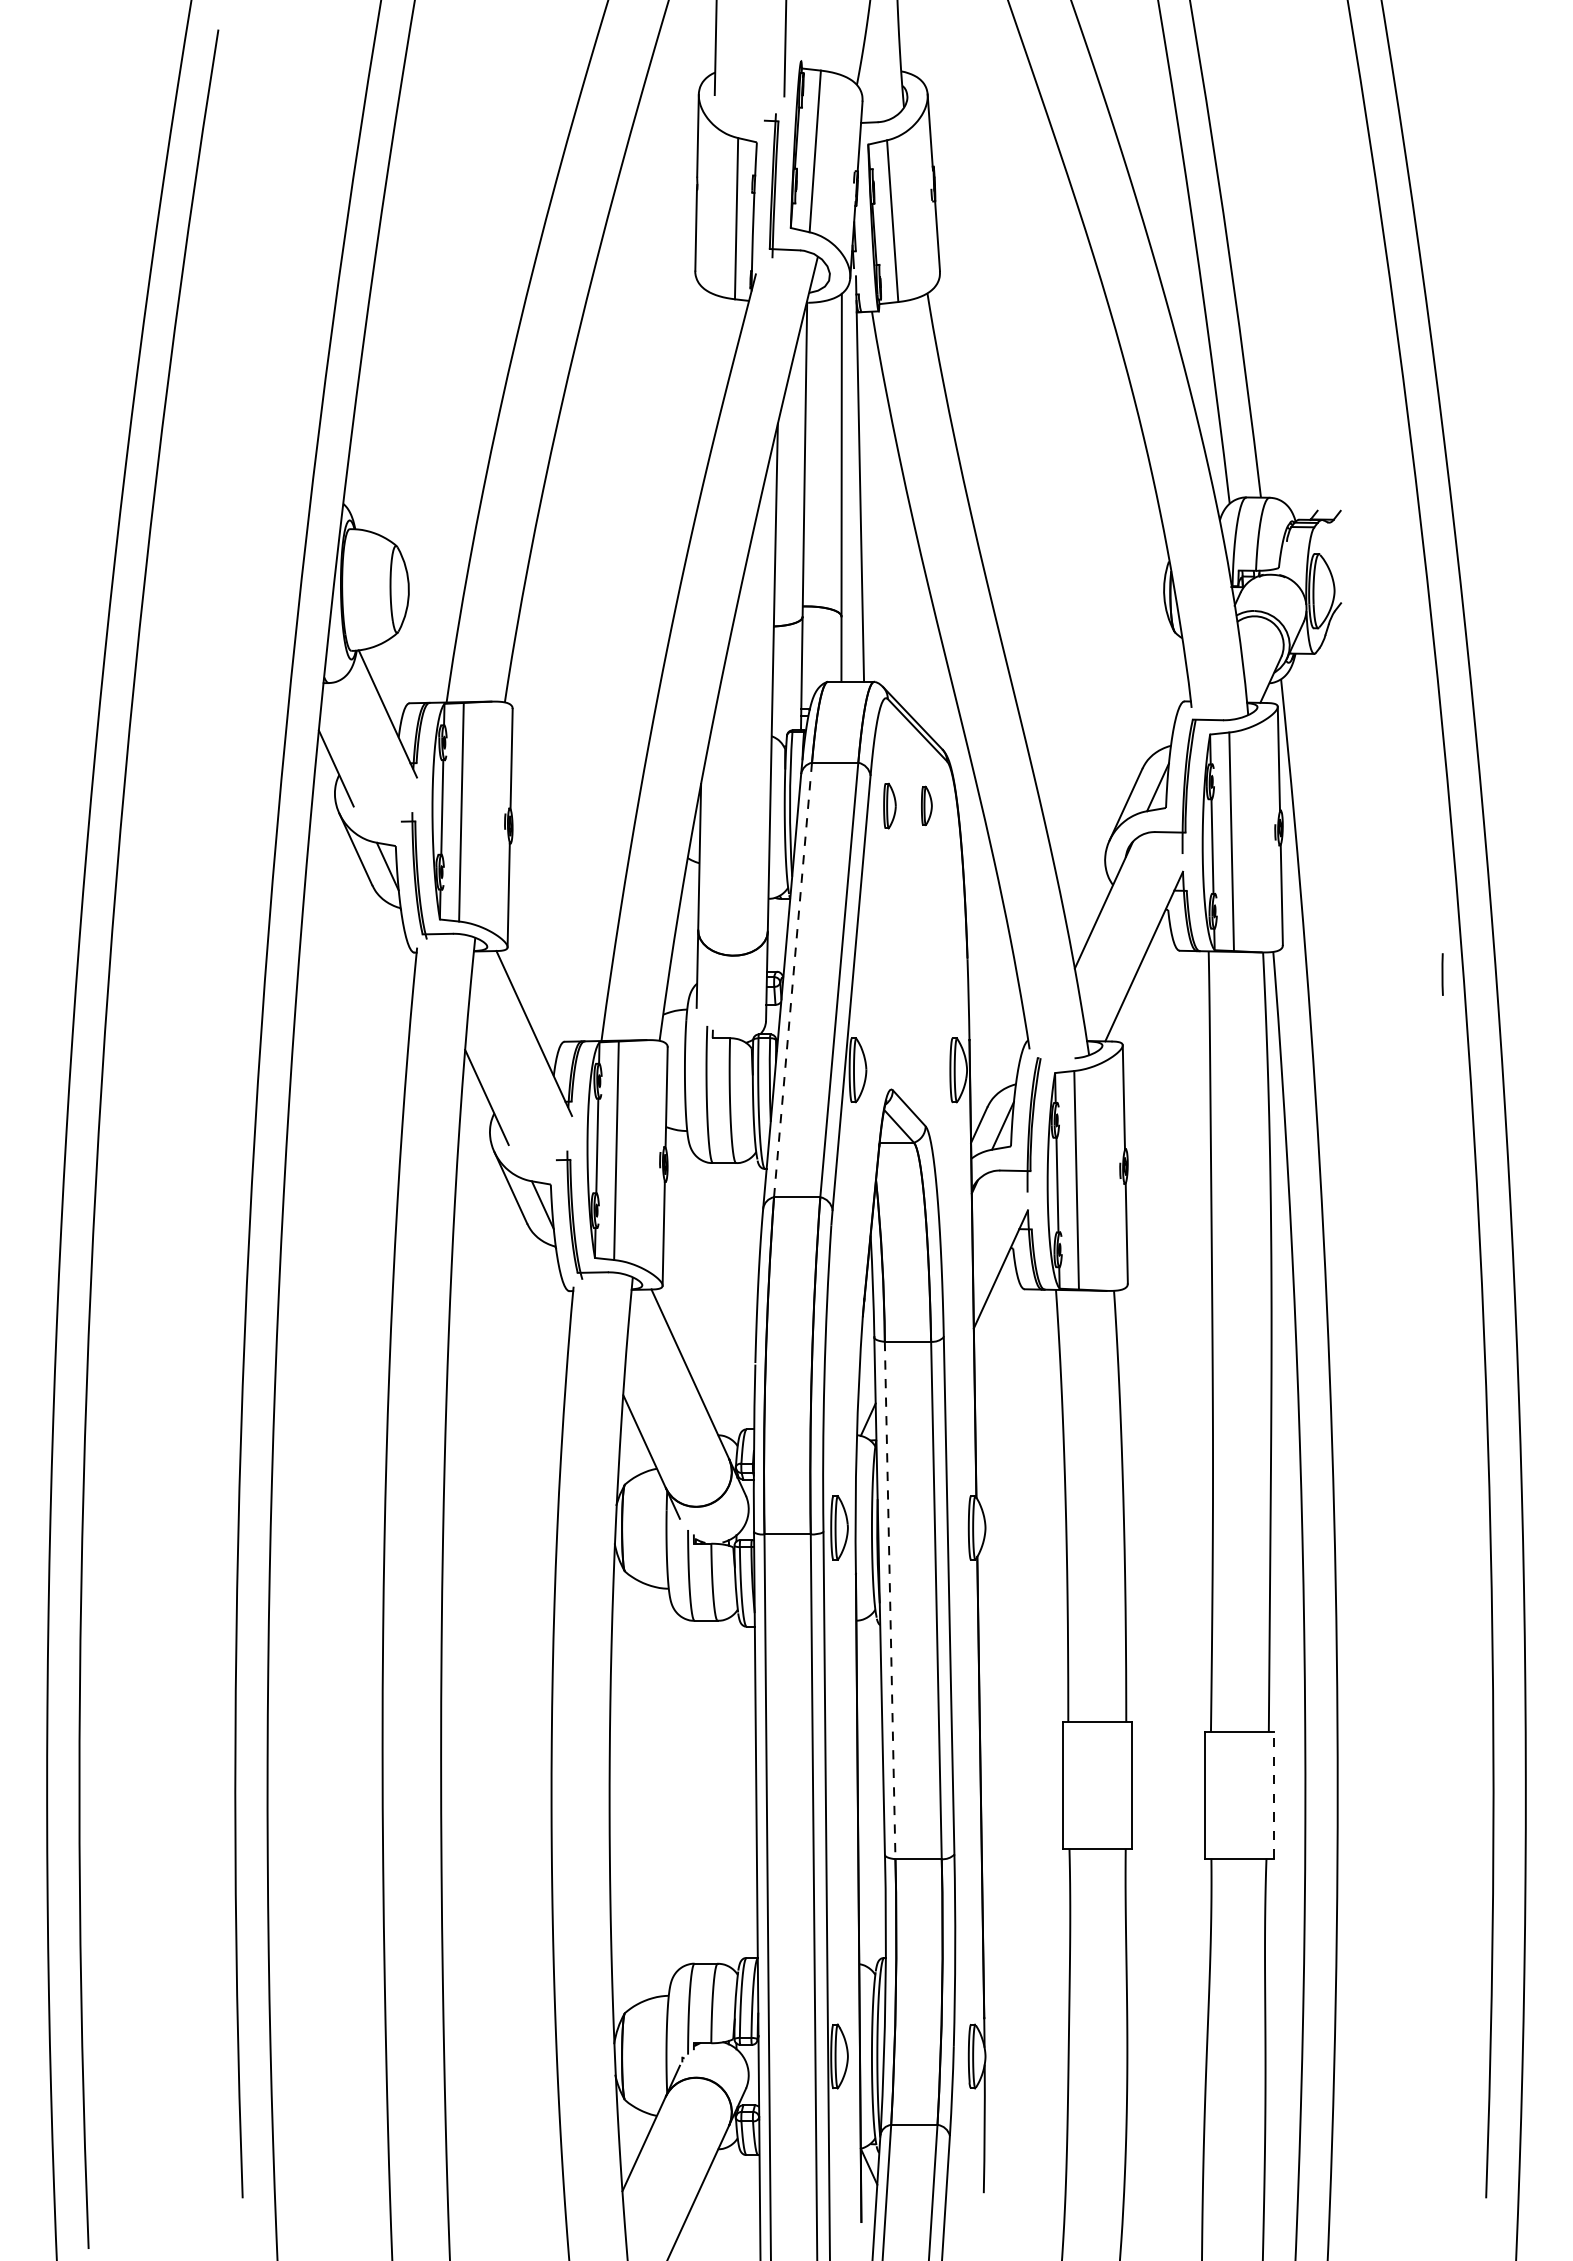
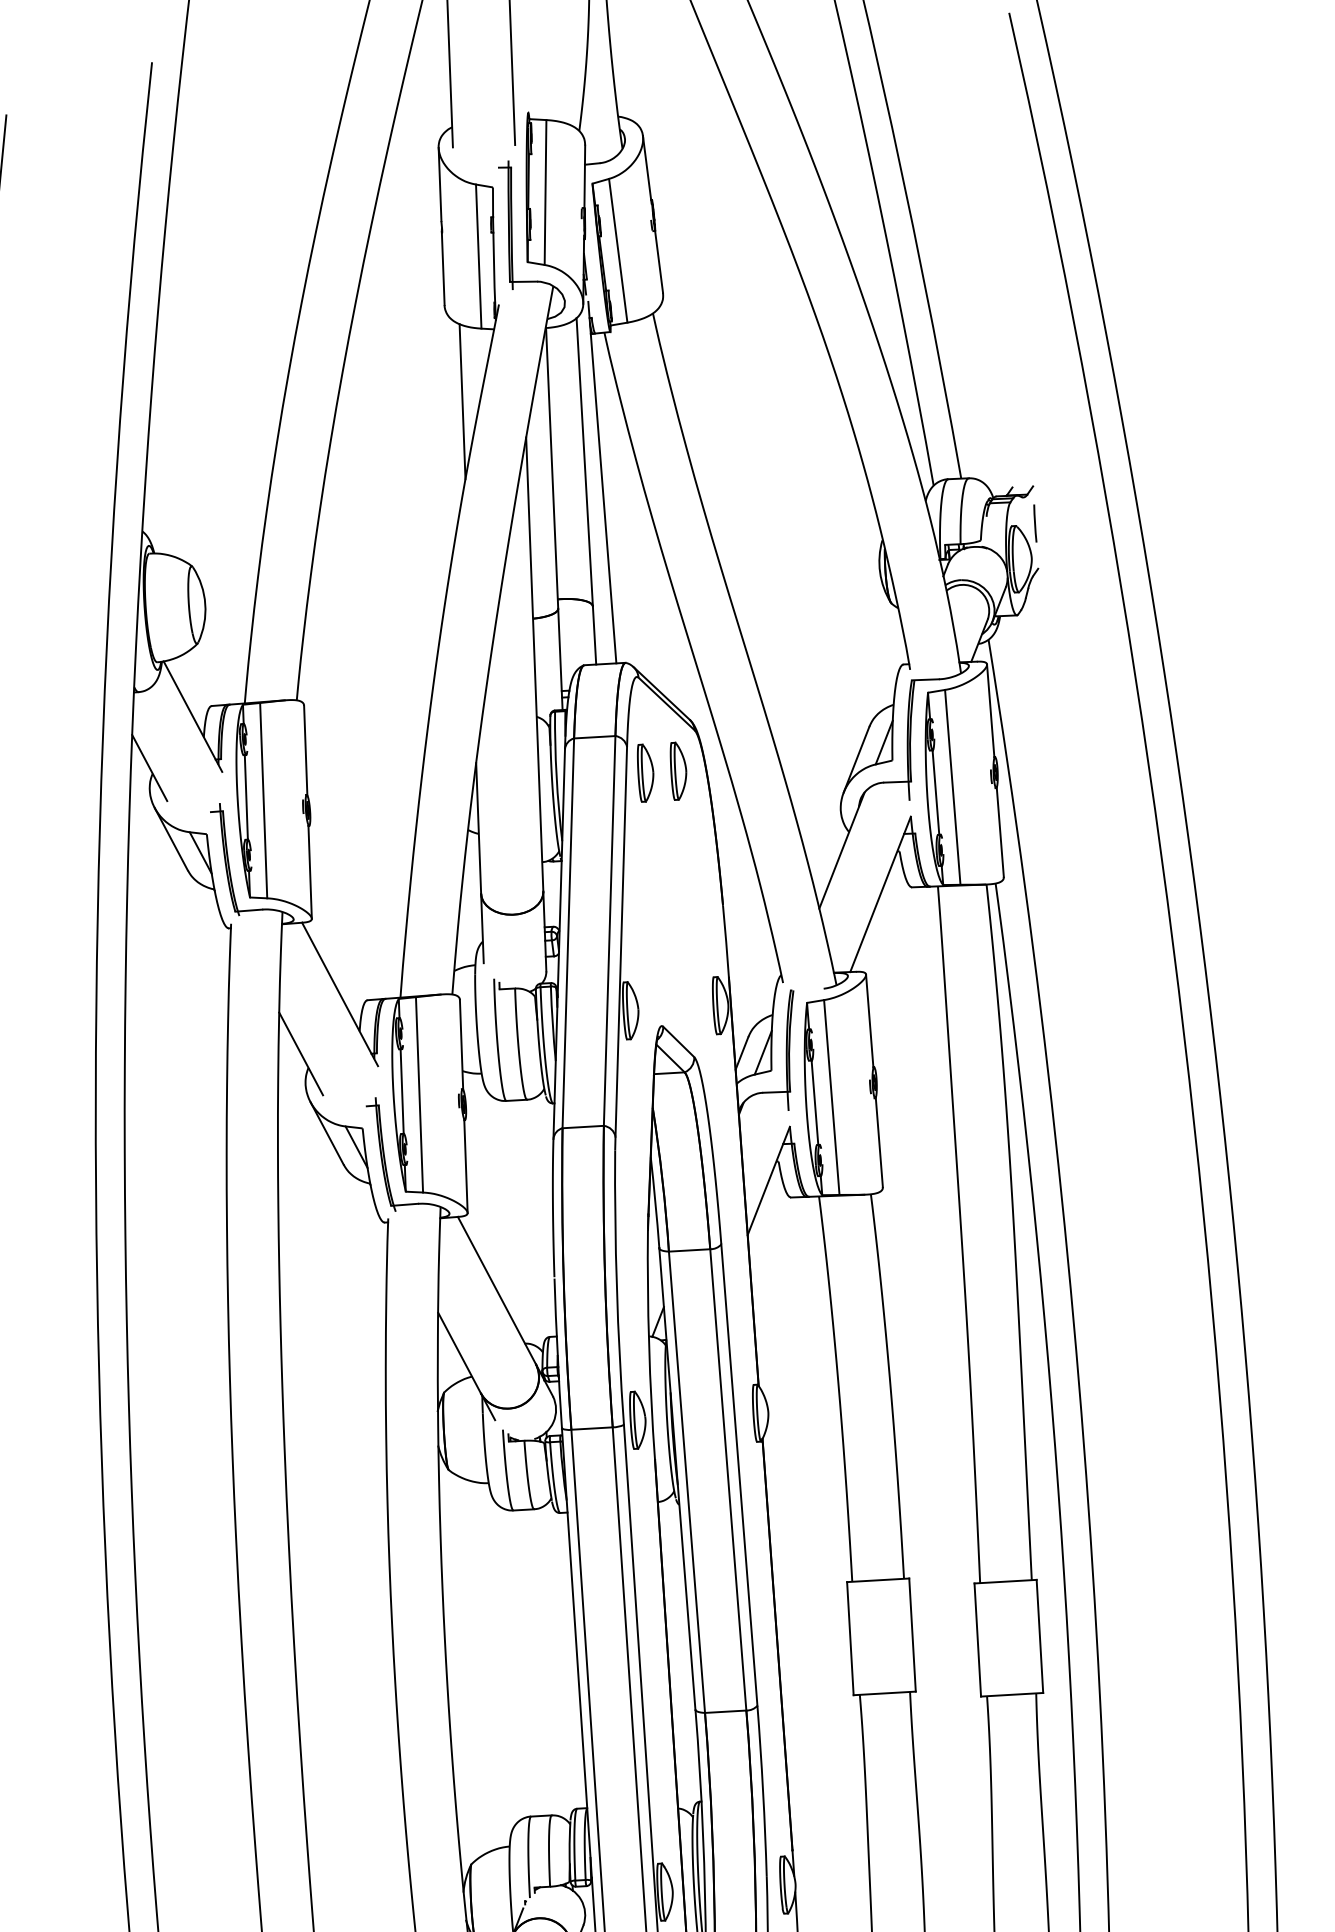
line: (708, 379) -> (461, 401), added
part: (889, 805) -> (645, 772), size x1.43
part: (926, 805) -> (678, 770), size x1.67
line: (1442, 974) -> (1035, 523), moved
line: (793, 979) -> (568, 932), dashed -> solid
line: (890, 1600) -> (687, 1482), dashed -> solid
line: (1274, 1794) -> (1040, 1635), dashed -> solid

